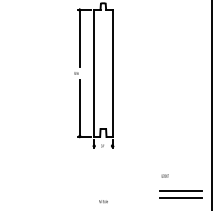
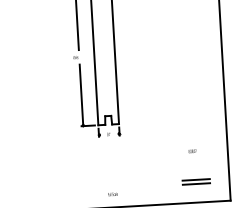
text: (164, 175) -> (191, 150), moved
part: (180, 194) -> (195, 181), size x0.6

